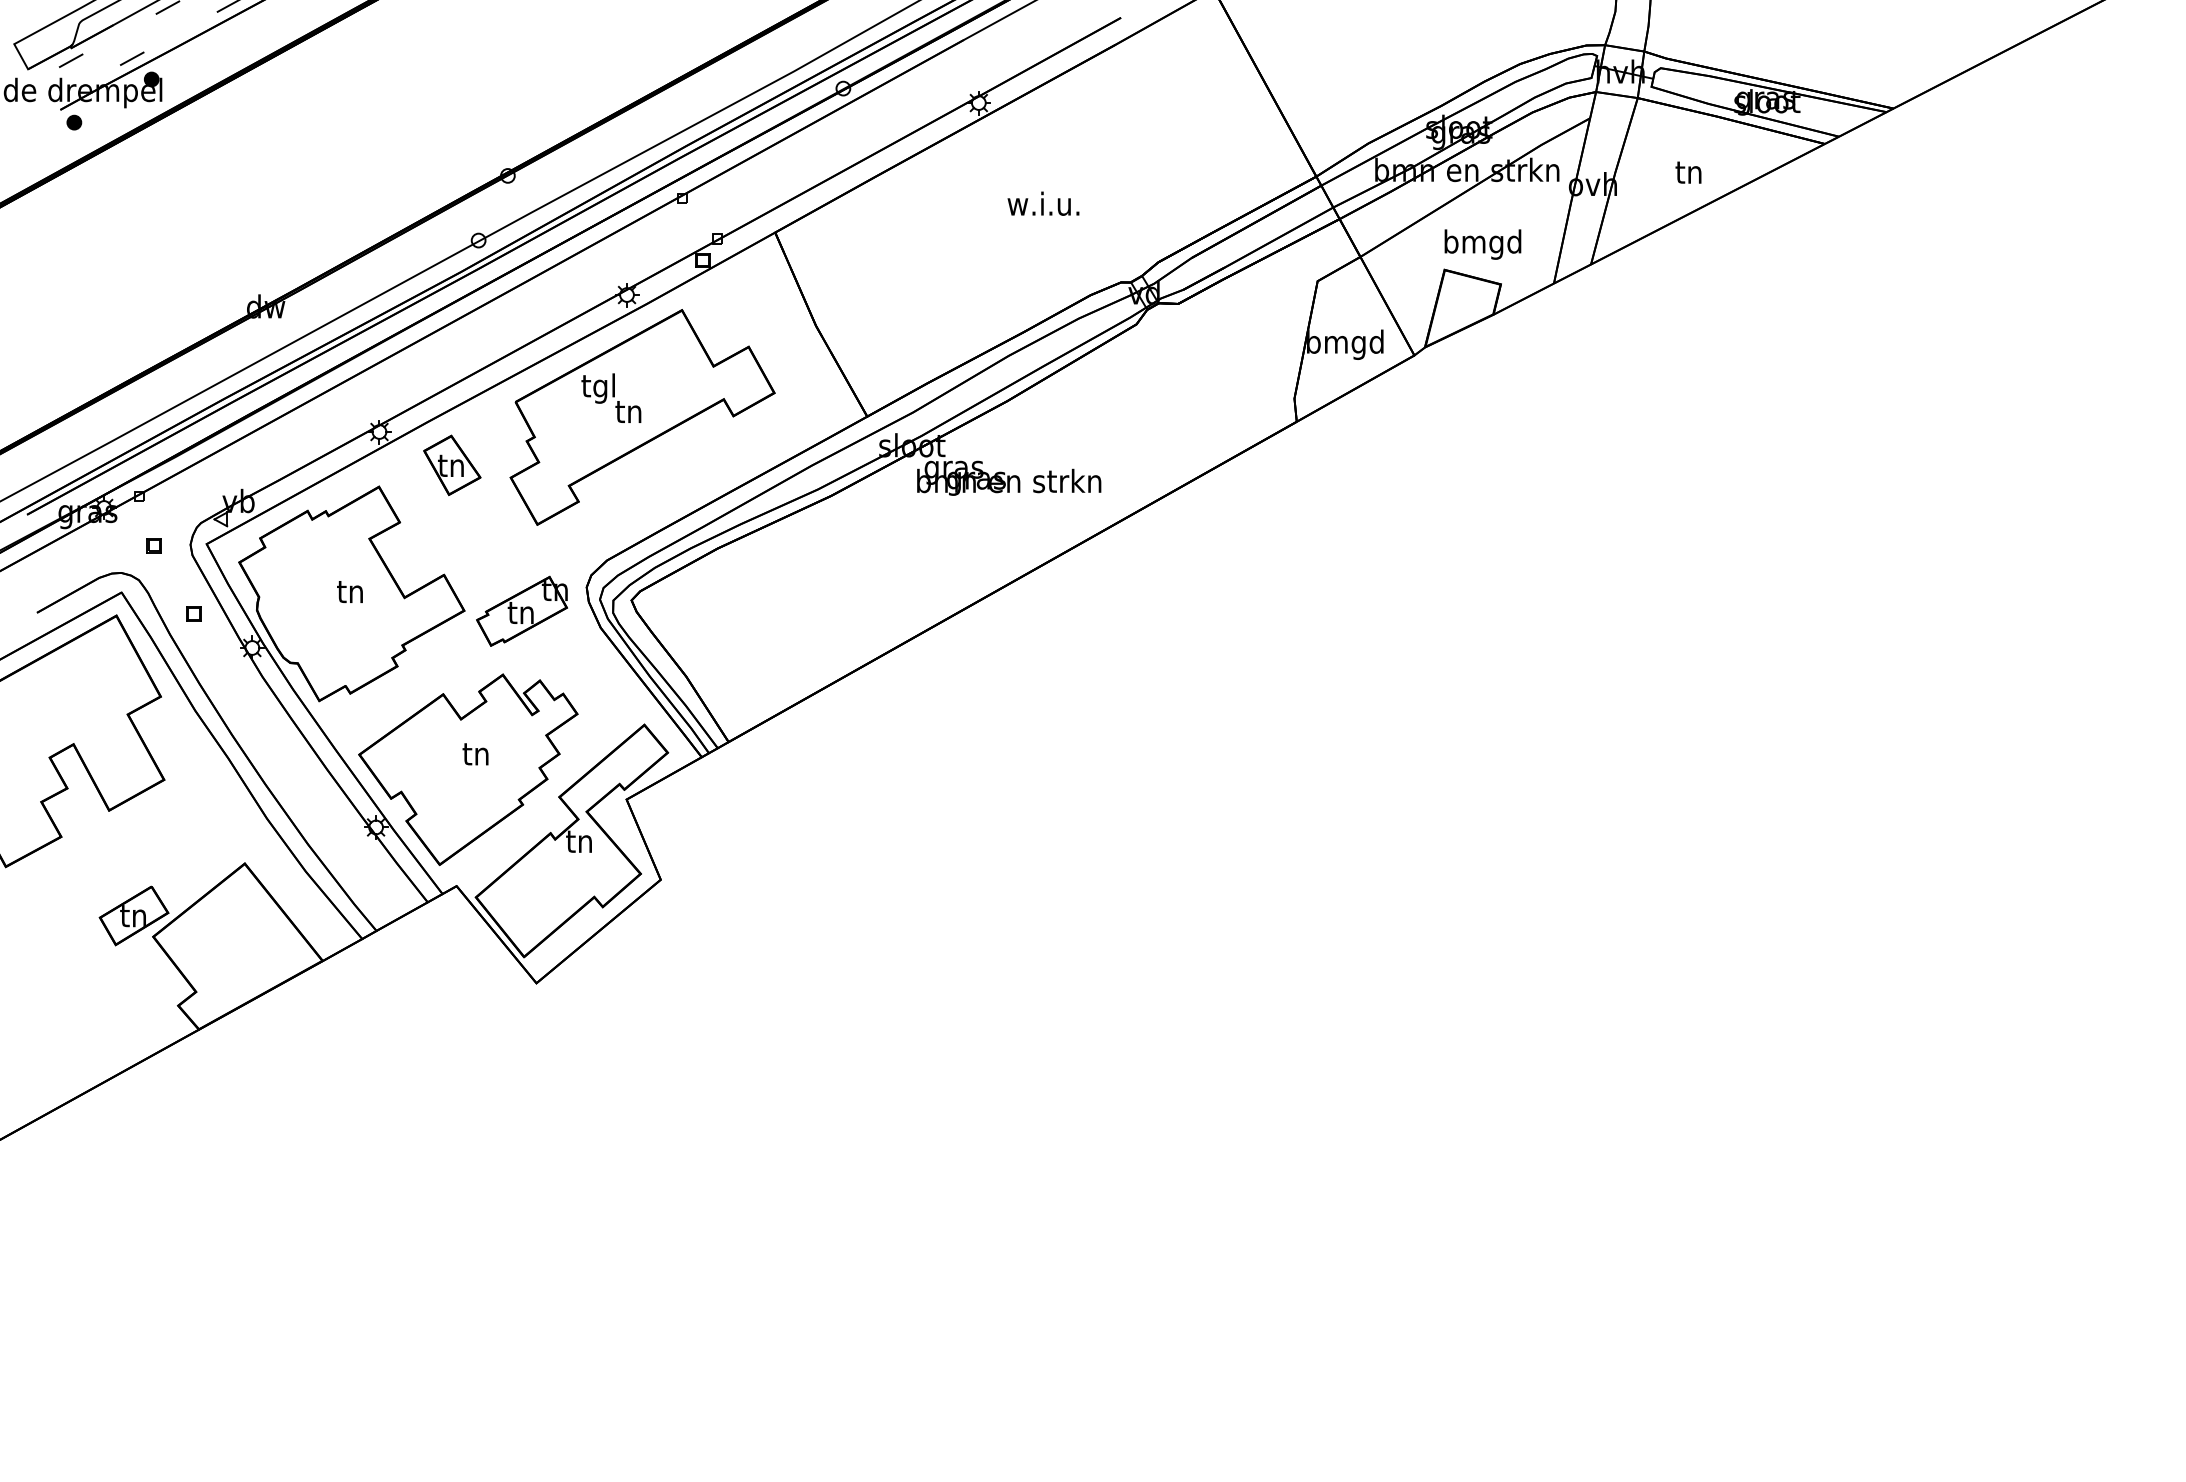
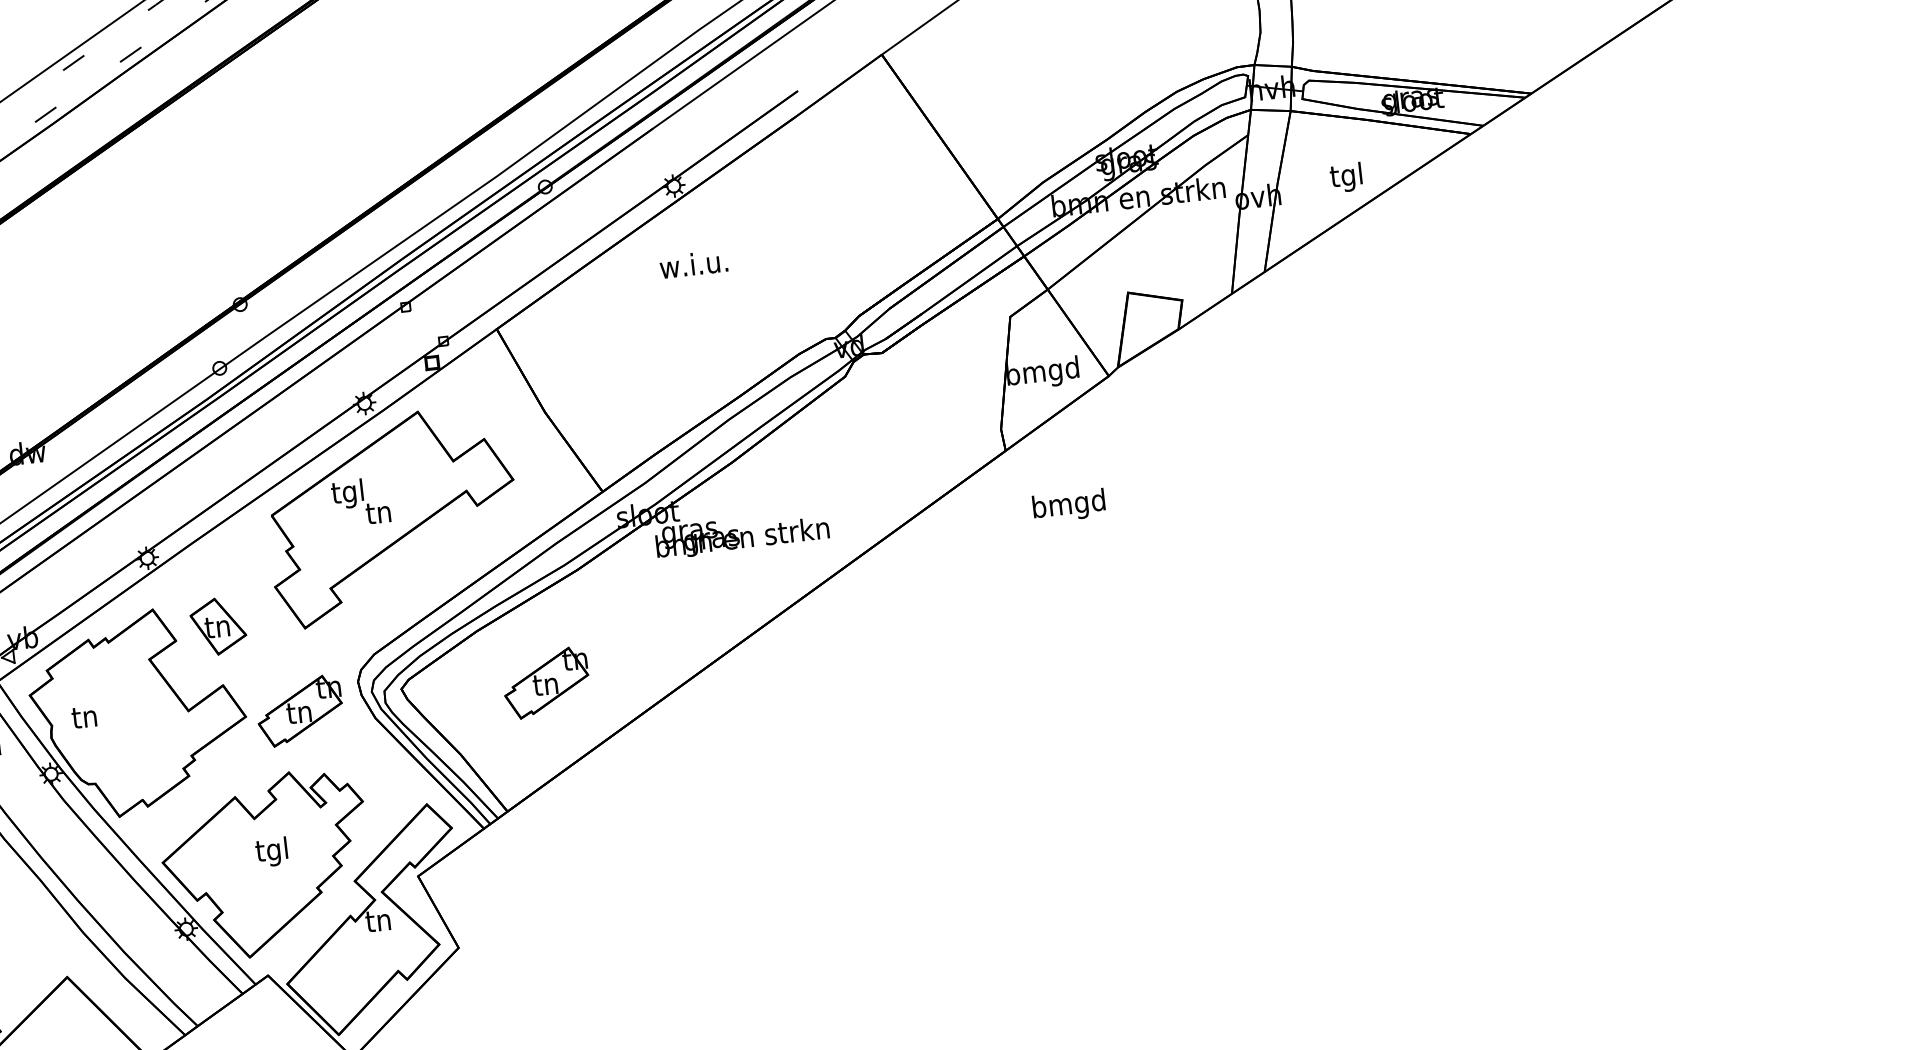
text: (1688, 174) -> (1346, 177), tn -> tgl
text: (1043, 203) -> (693, 263), moved
text: (1482, 244) -> (1068, 506), moved
part: (452, 464) -> (218, 625), moved
text: (349, 591) -> (83, 716), moved
part: (784, 610) -> (545, 682), added
text: (475, 756) -> (271, 852), tn -> tgl

